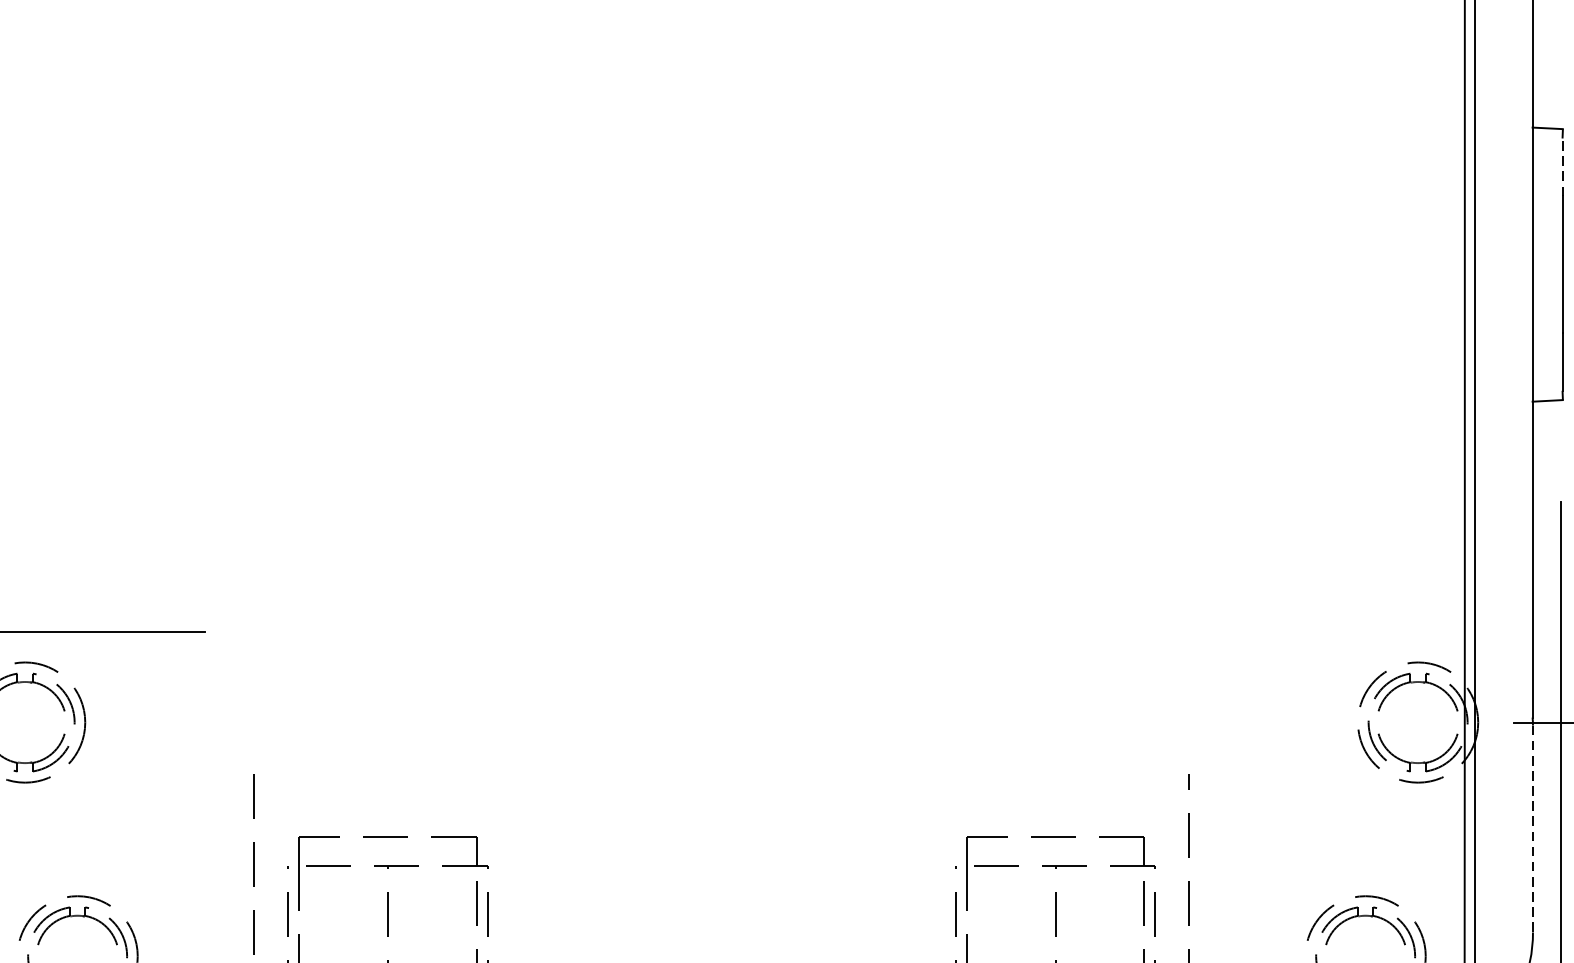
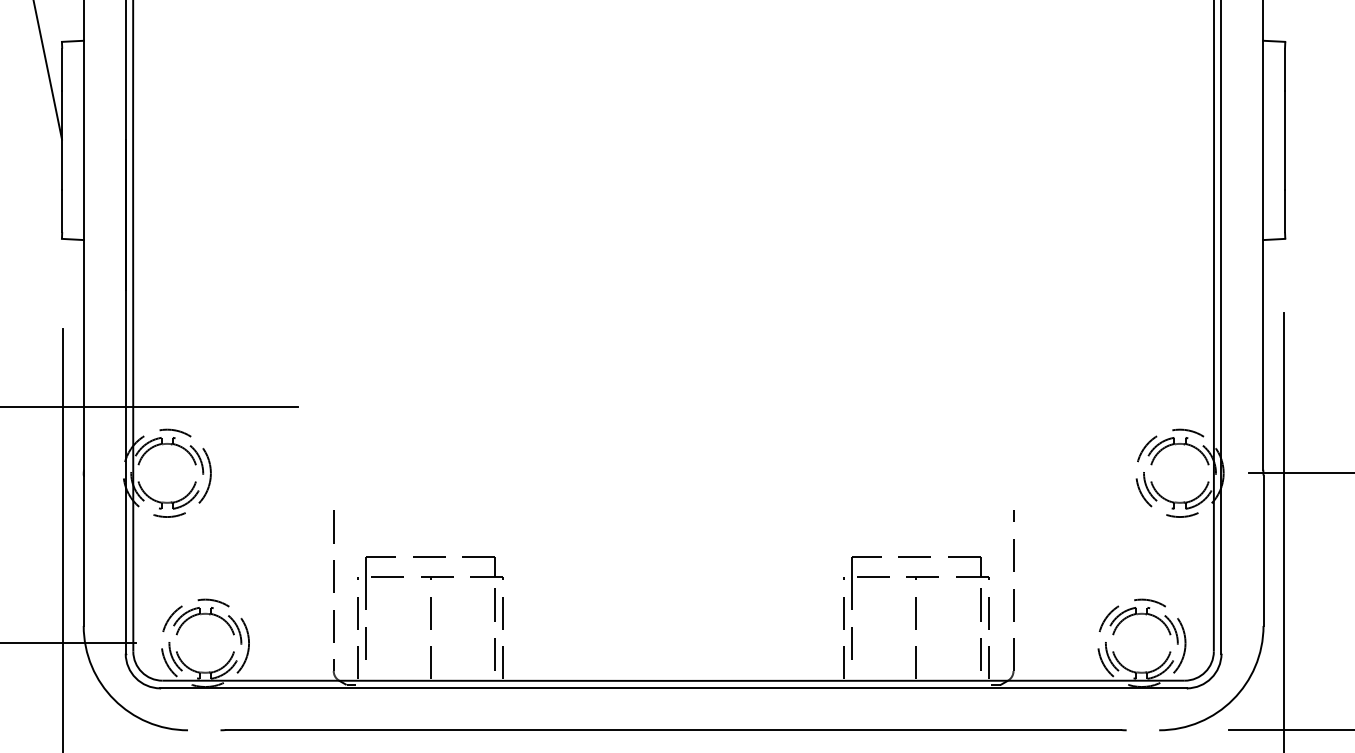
line: (1563, 167) -> (1285, 69), dashed -> solid
line: (1532, 830) -> (1263, 551), dashed -> solid

